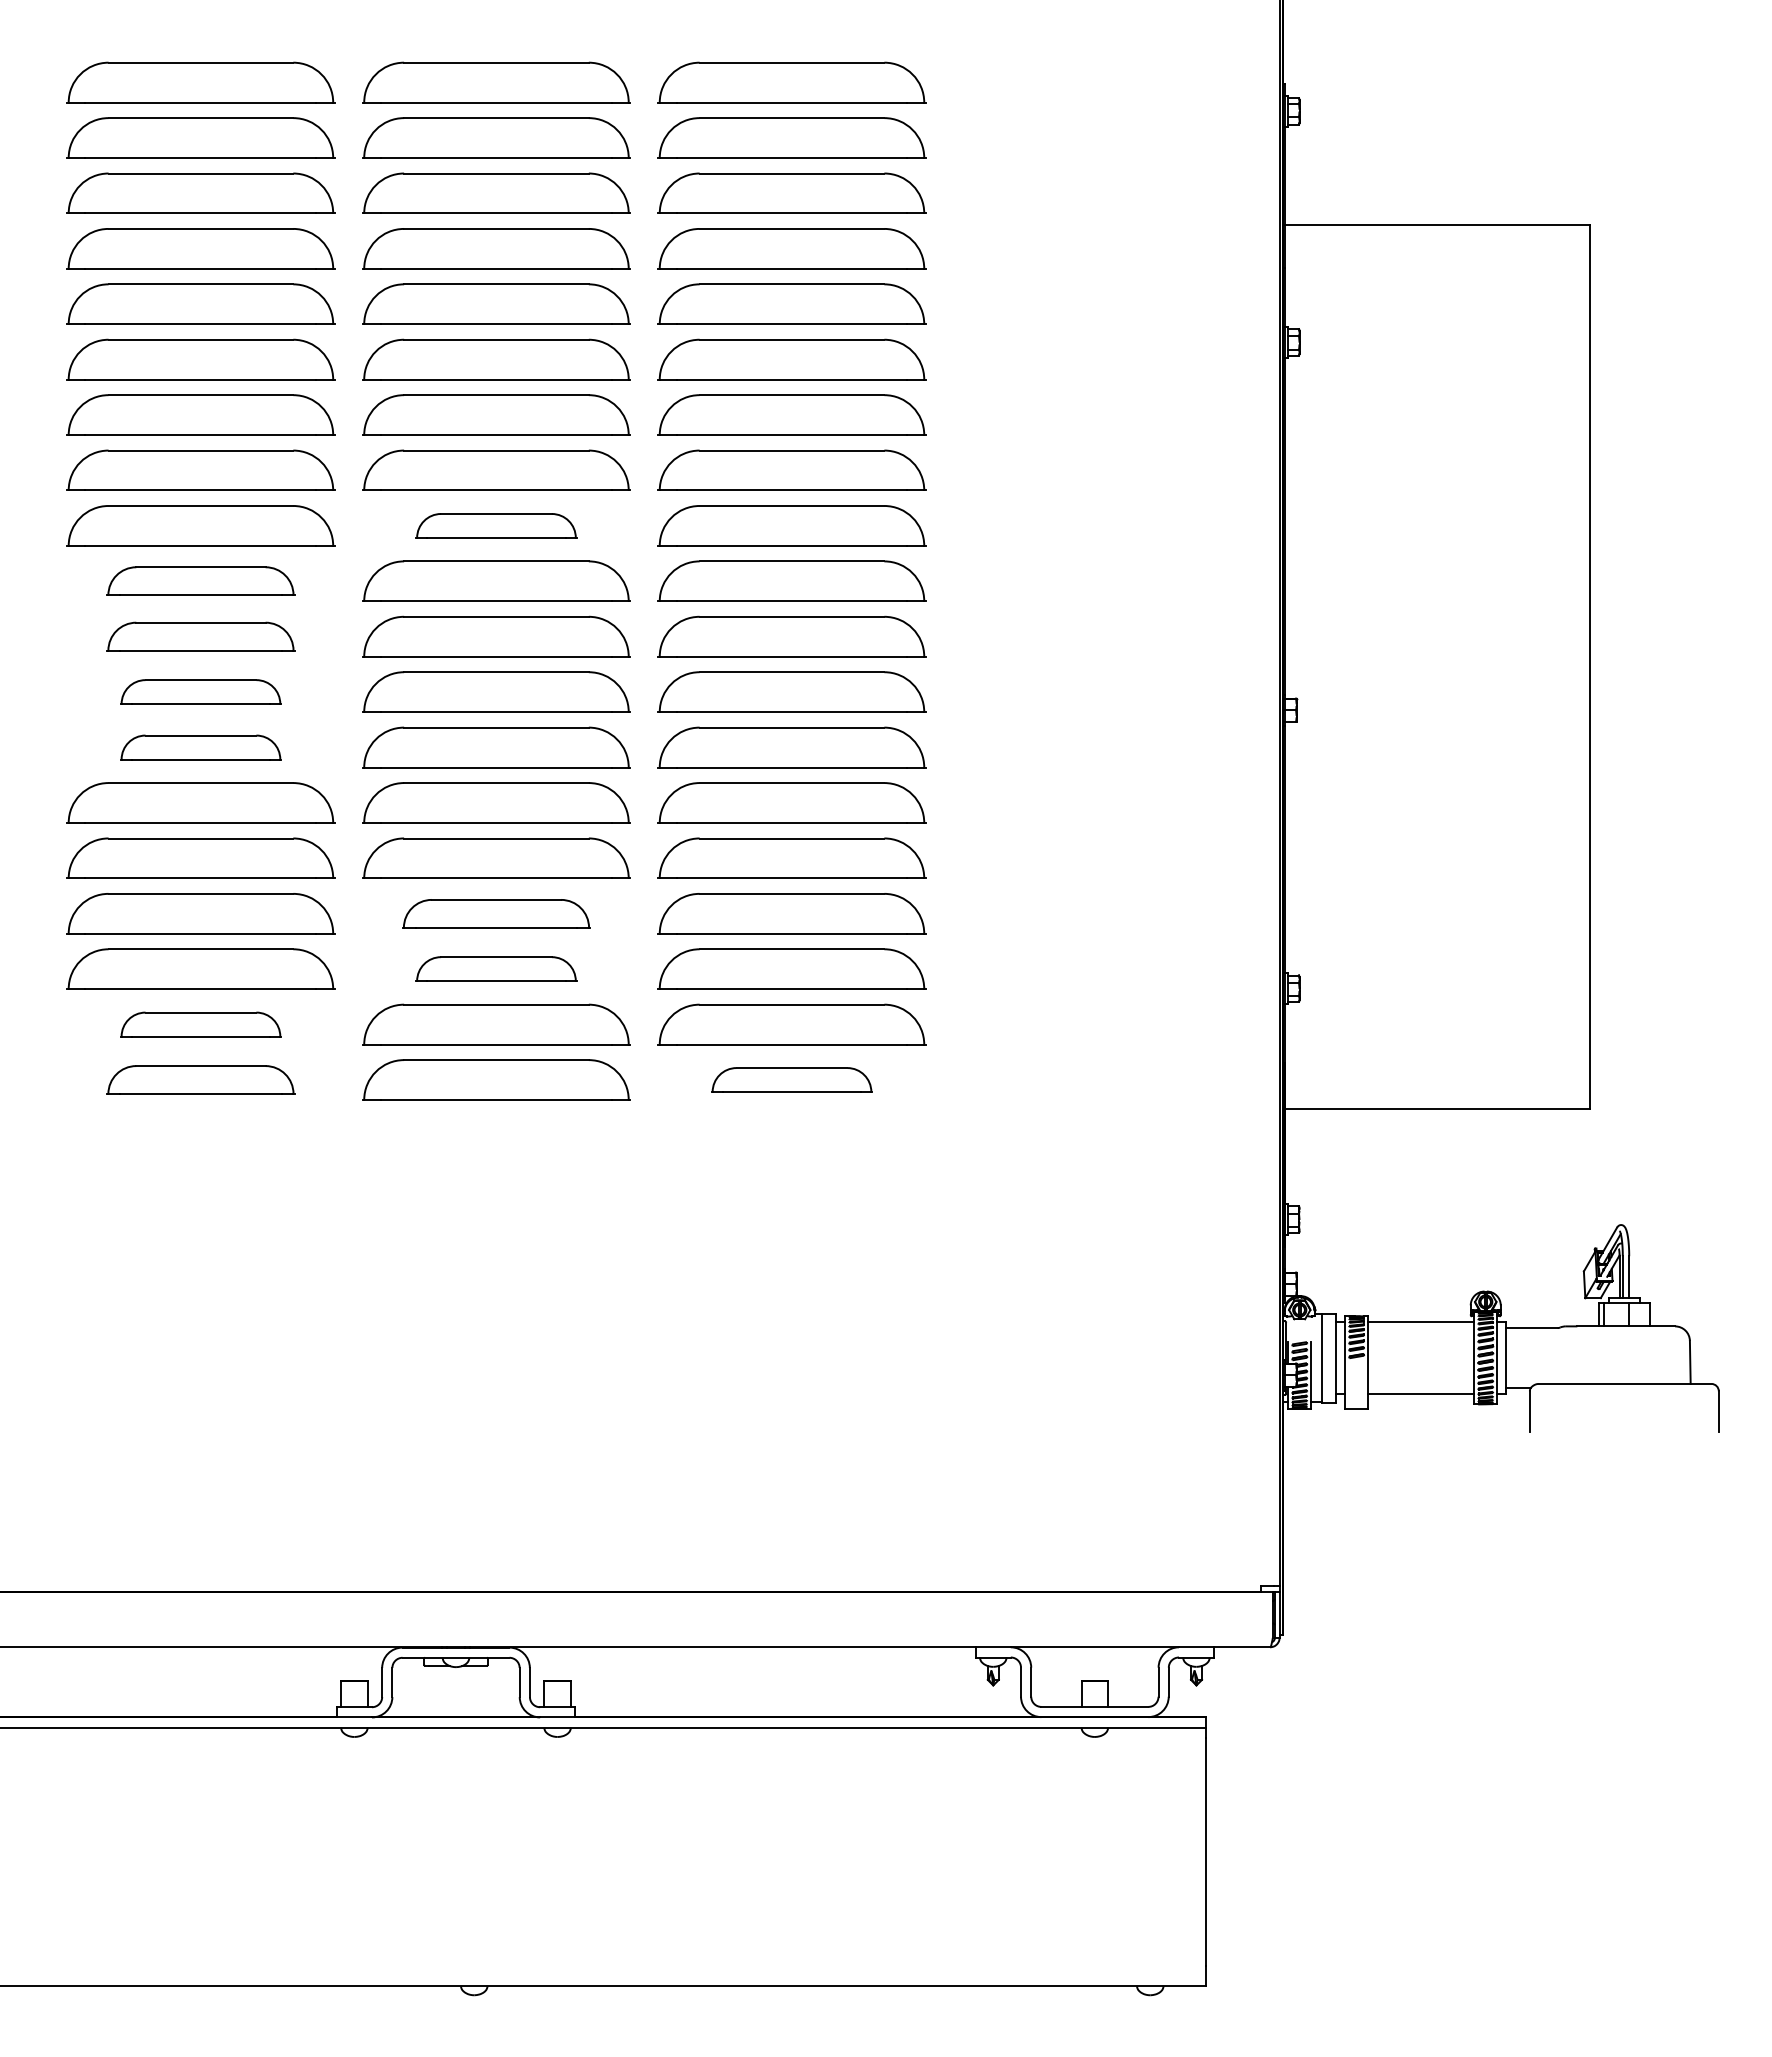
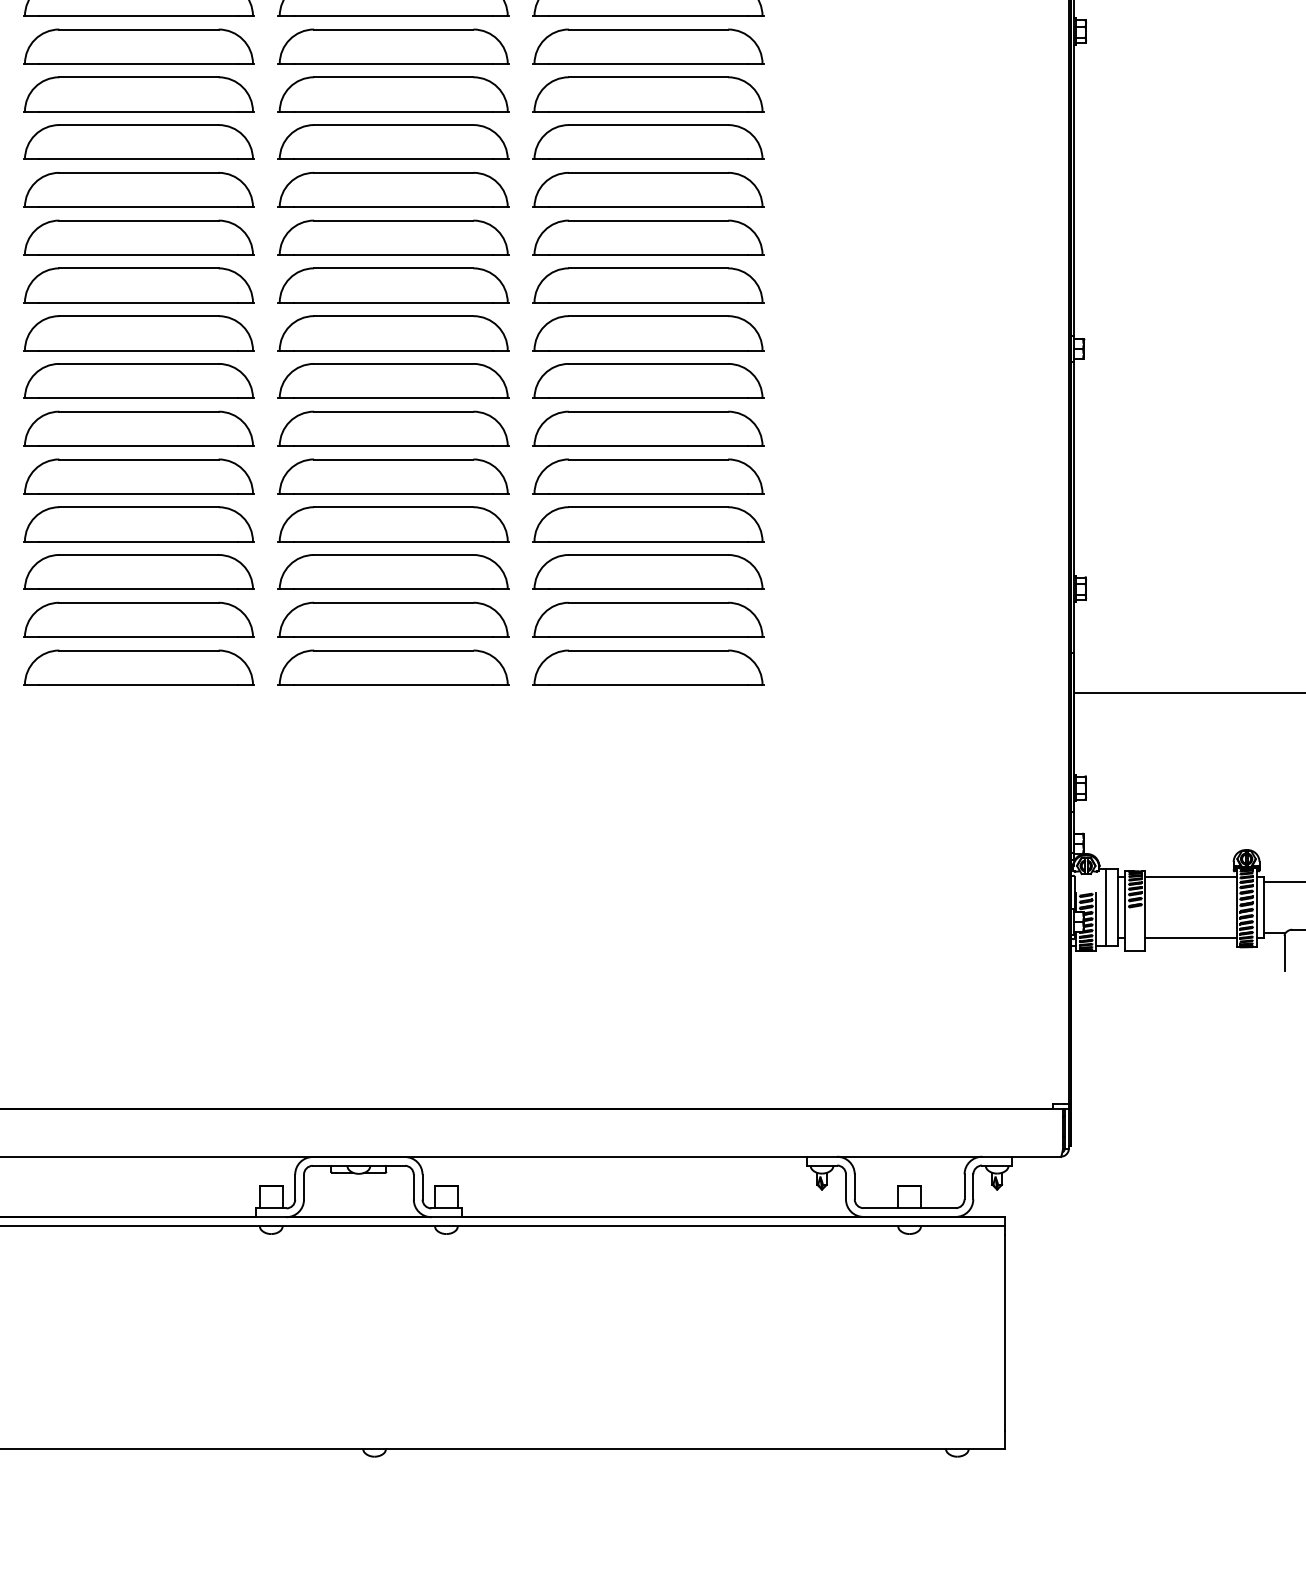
part: (496, 525) -> (393, 189), size x1.67
part: (200, 580) -> (138, 237), size x1.43
part: (200, 636) -> (138, 285), size x1.43
part: (200, 691) -> (138, 332), size x1.67
part: (200, 747) -> (138, 381), size x1.67
part: (496, 913) -> (393, 524), size x1.43
part: (496, 968) -> (393, 571), size x1.67
part: (200, 1024) -> (138, 619), size x1.67
part: (200, 1079) -> (138, 667), size x1.43
part: (791, 1079) -> (648, 667), size x1.67

